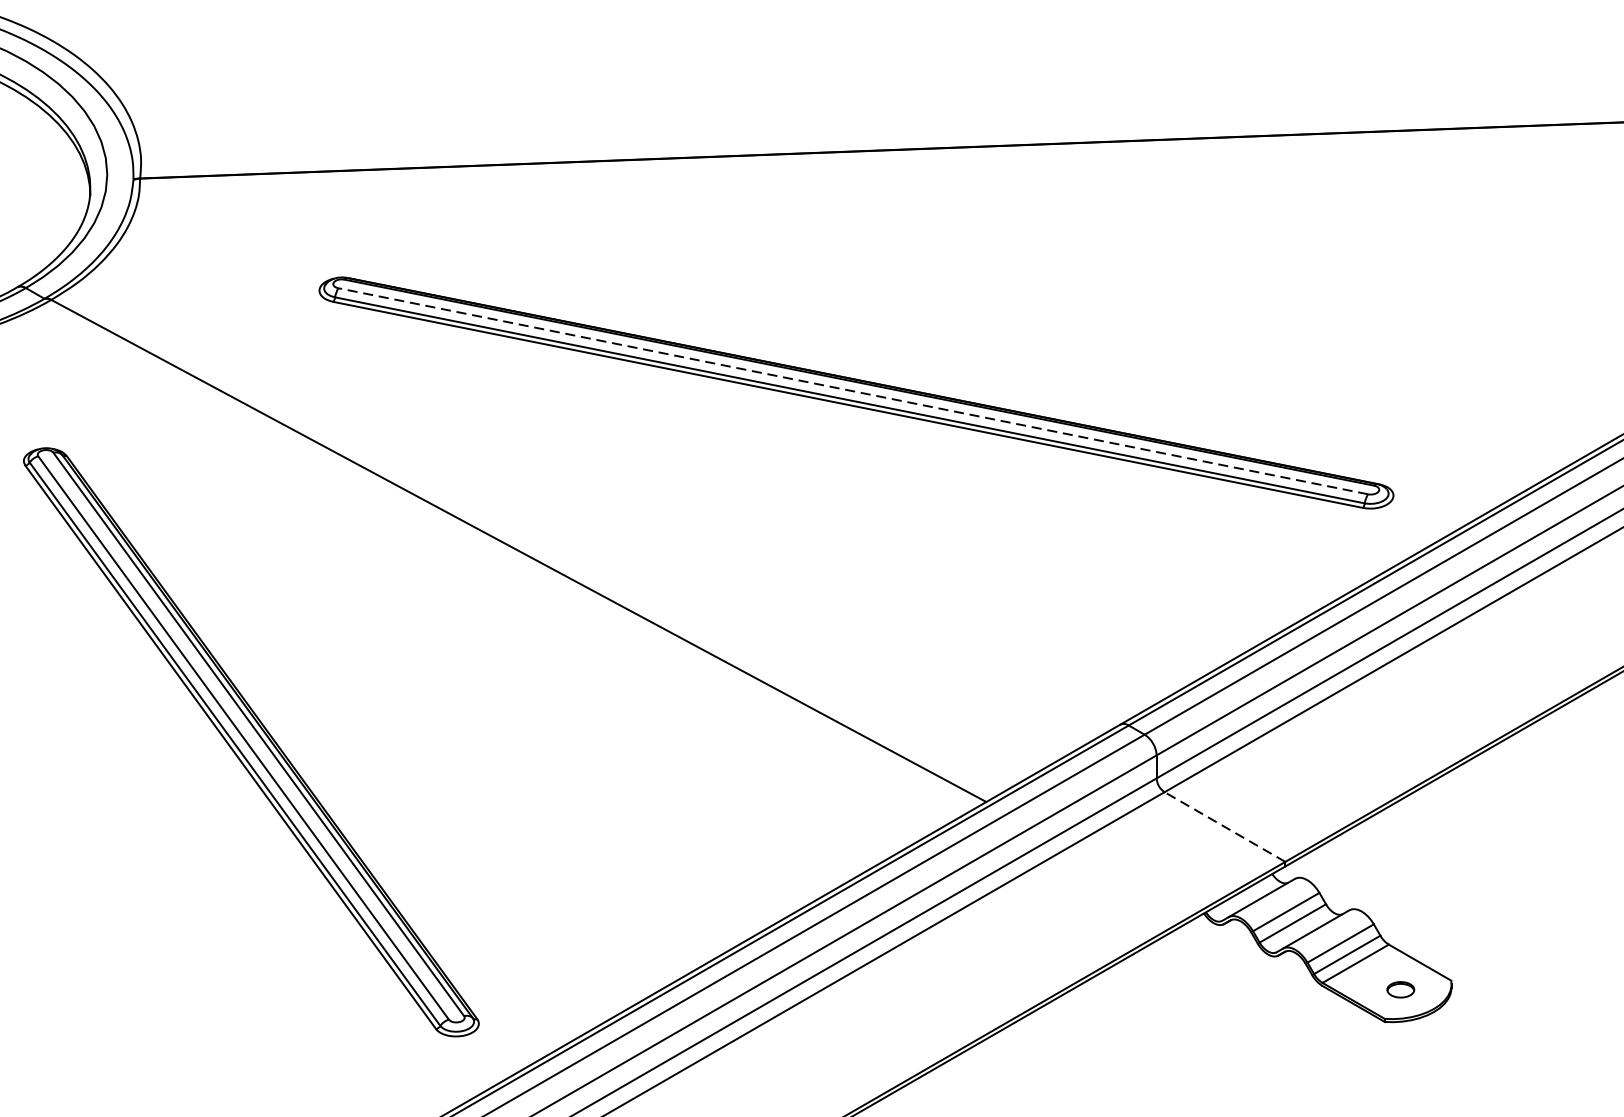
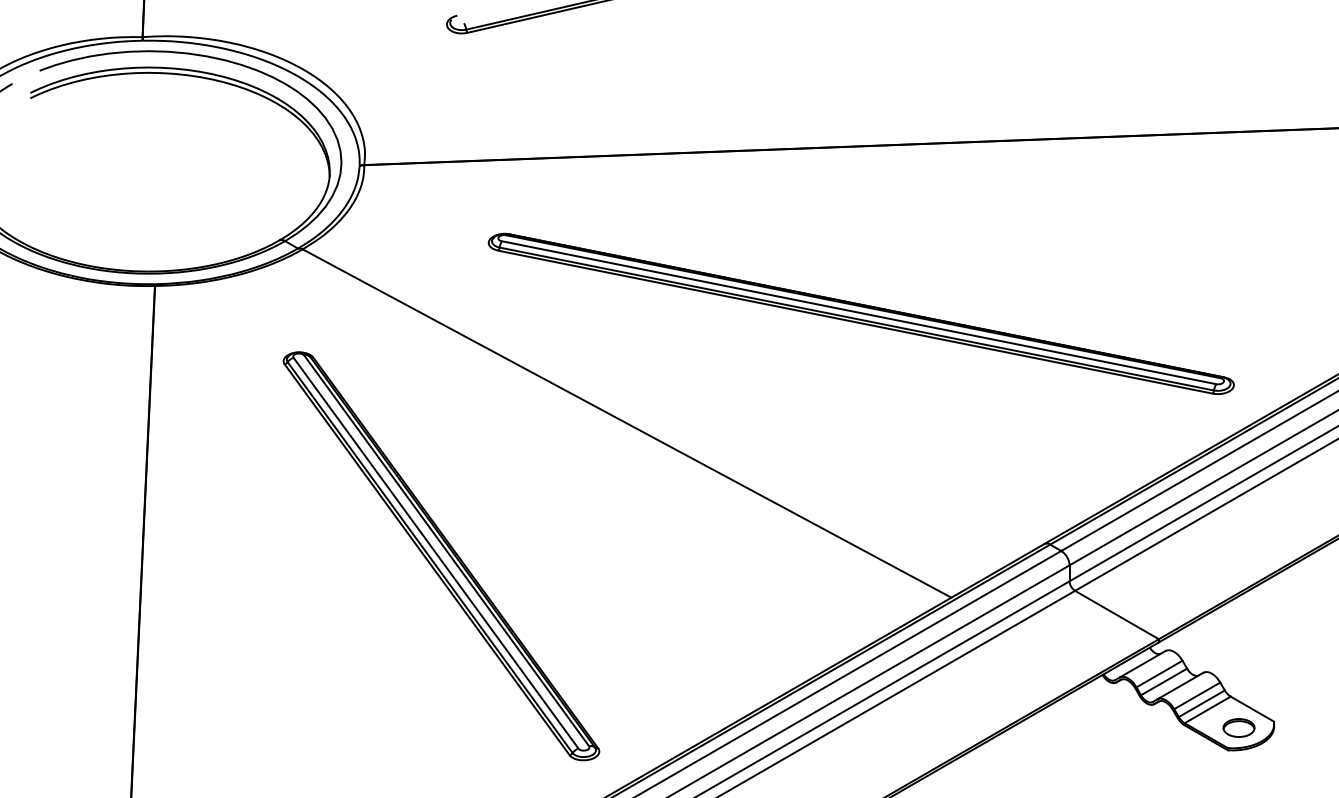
line: (852, 390) -> (858, 312), dashed -> solid
line: (1224, 826) -> (1116, 614), dashed -> solid
part: (1400, 989) -> (1238, 727), size x1.67

